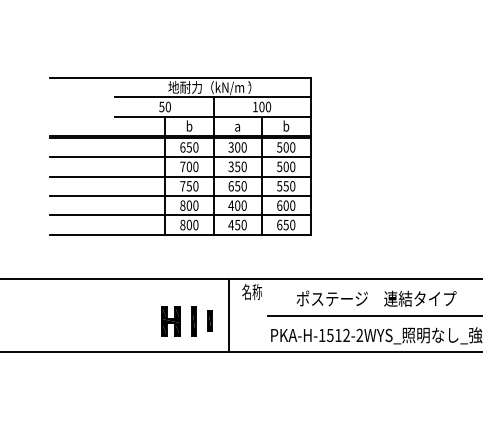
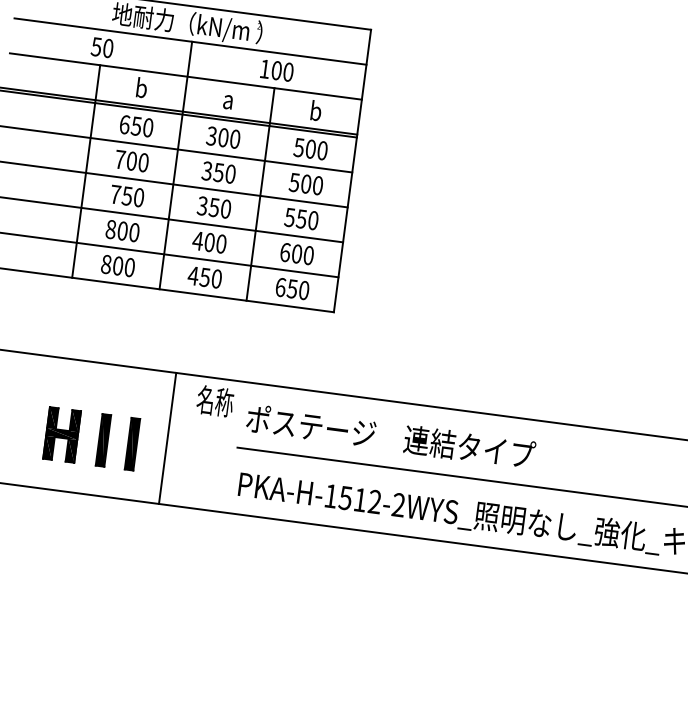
text: (230, 186) -> (201, 206), 650 -> 350
text: (376, 298) -> (390, 436), moved
part: (209, 321) -> (131, 444), size x1.43

